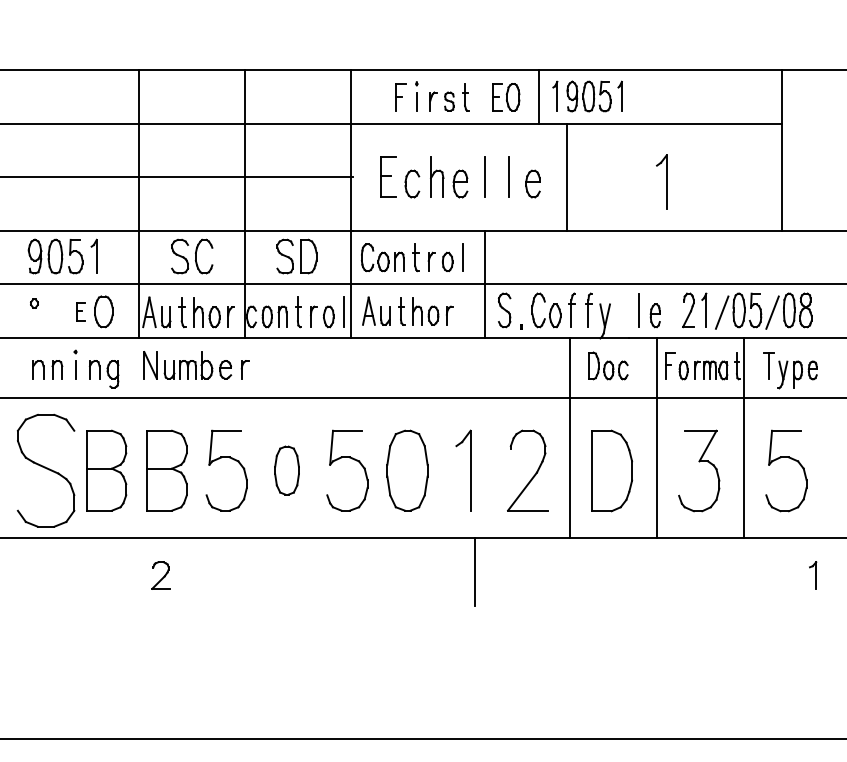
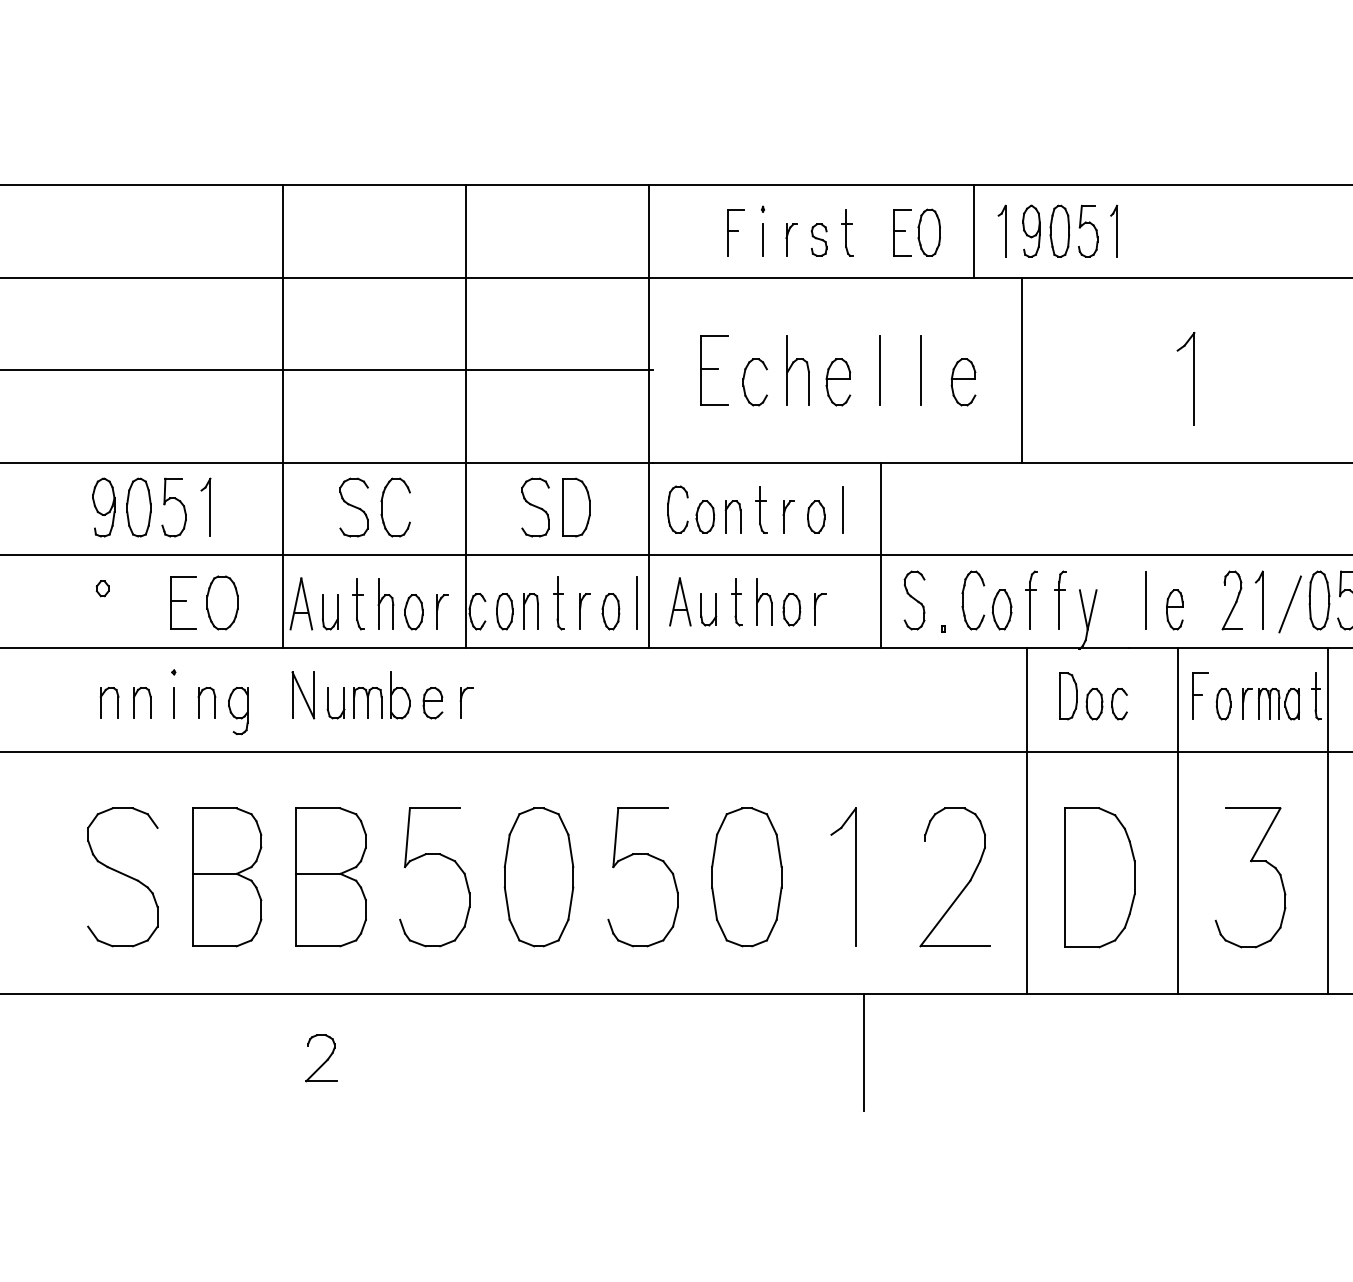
part: (80, 311) -> (182, 602), size x1.67
part: (45, 470) -> (121, 876), size x0.71
part: (286, 470) -> (537, 876), size x1.67

